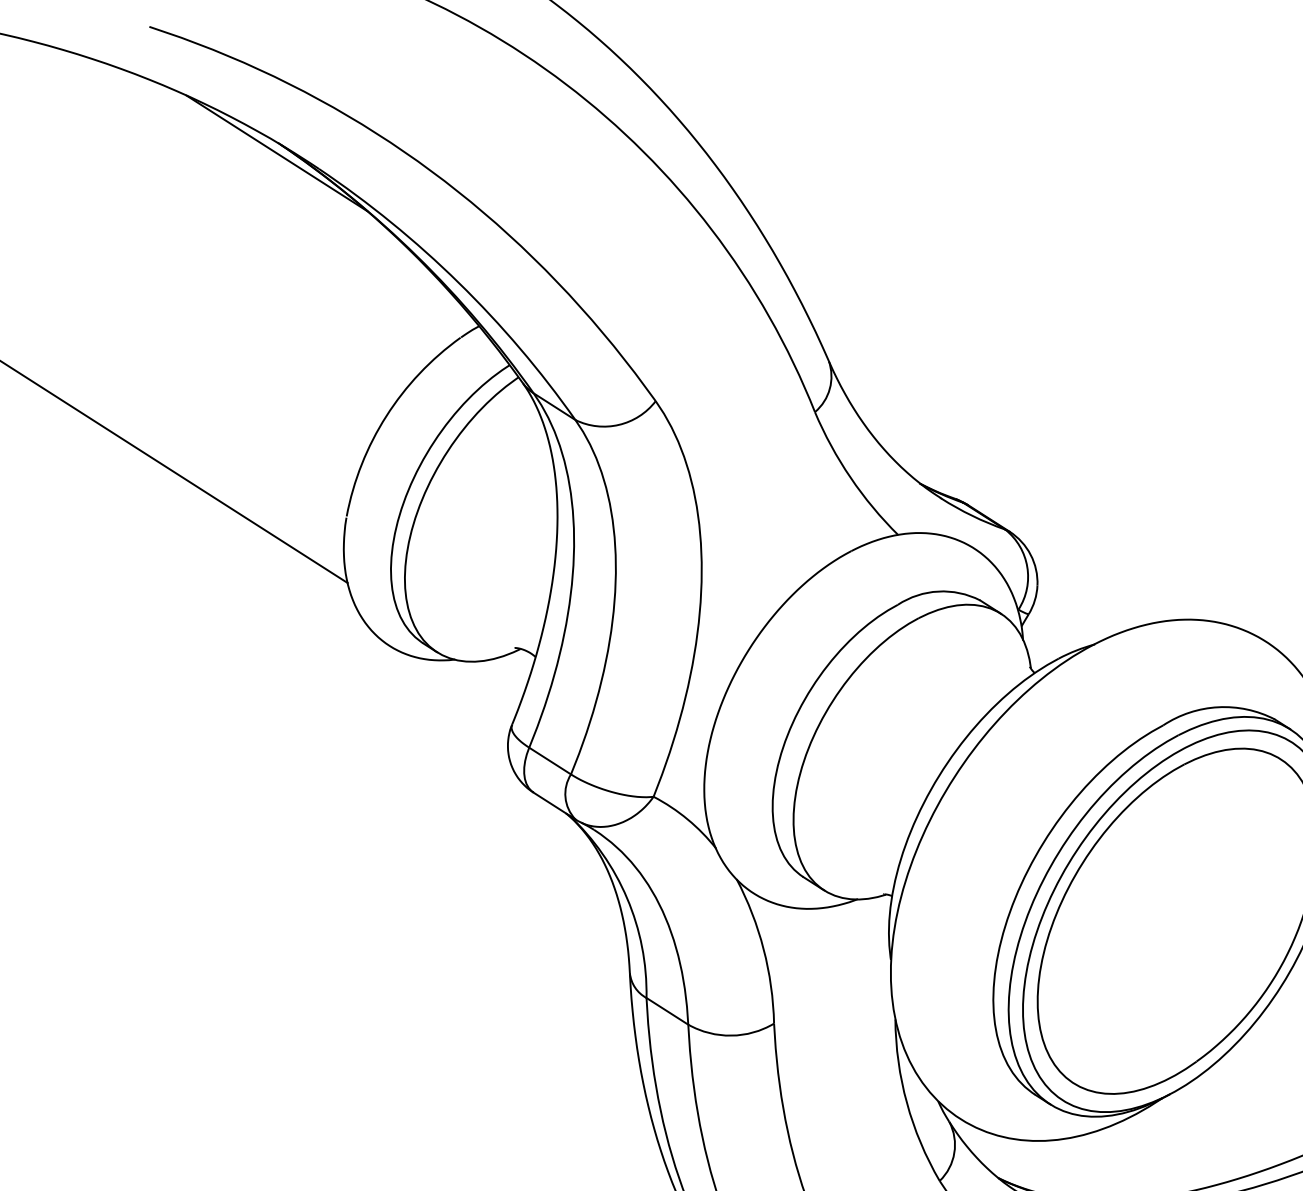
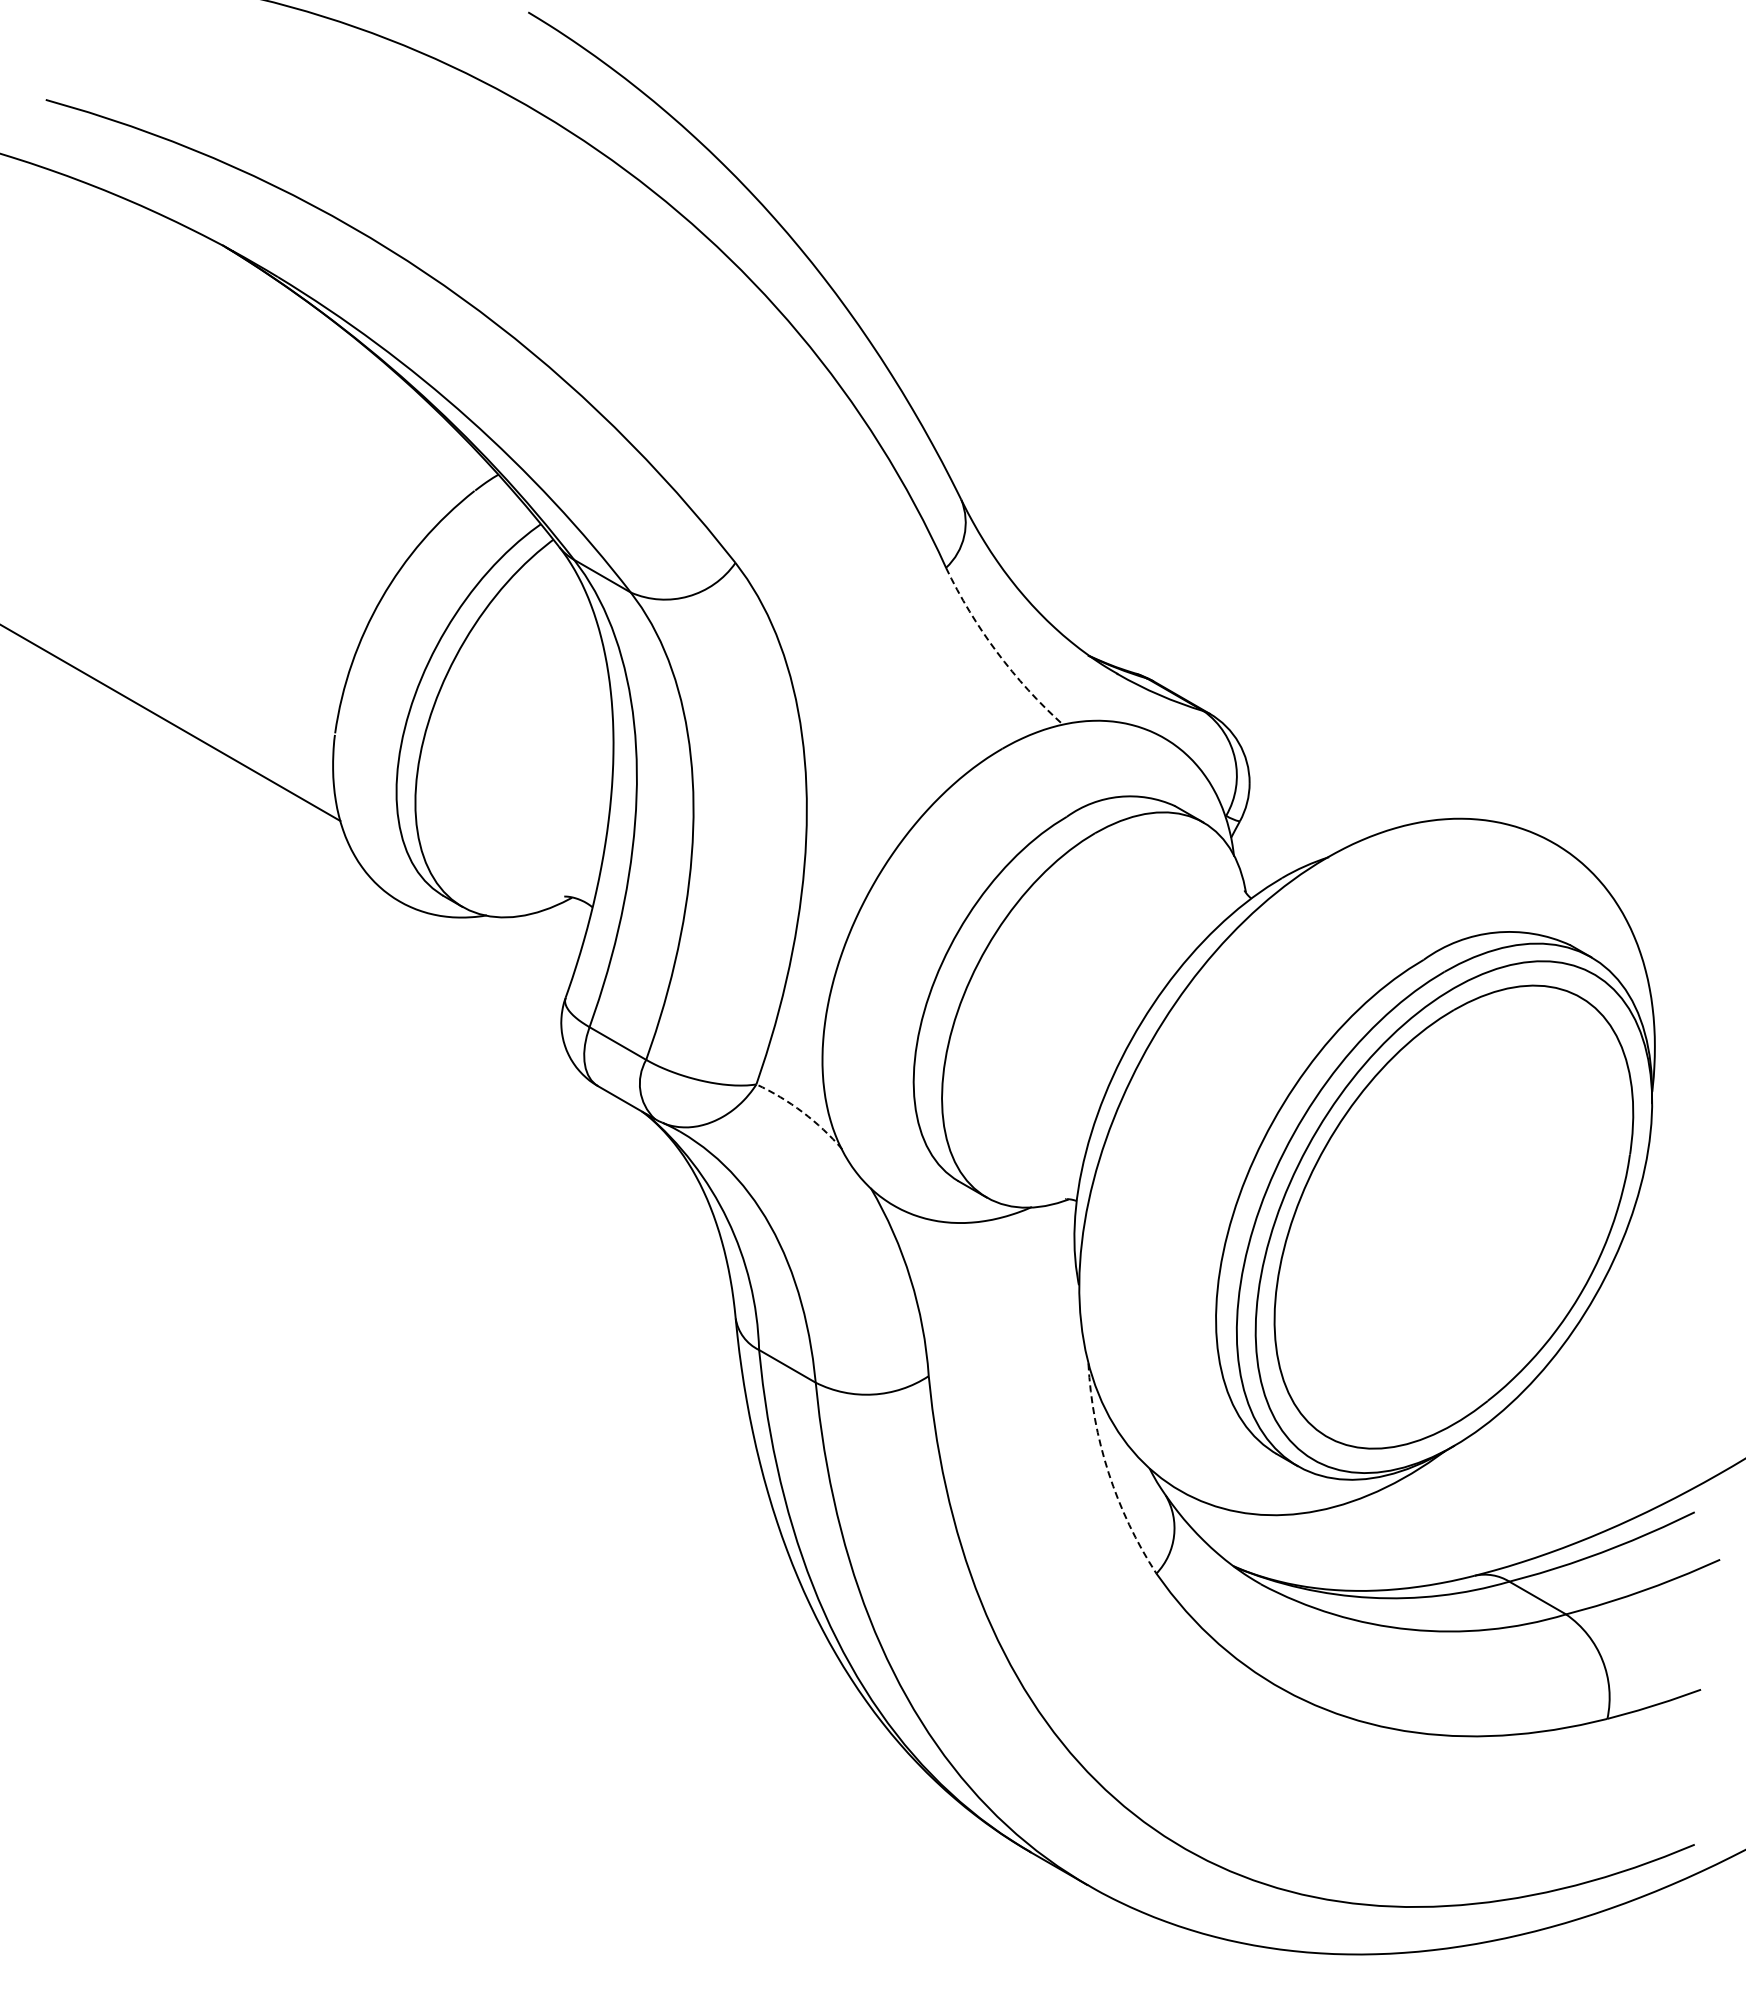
line: (276, 152) -> (221, 258), removed
arc: (851, 478) -> (997, 652), solid -> dashed
arc: (687, 819) -> (802, 1112), solid -> dashed
arc: (906, 1102) -> (1108, 1472), solid -> dashed

